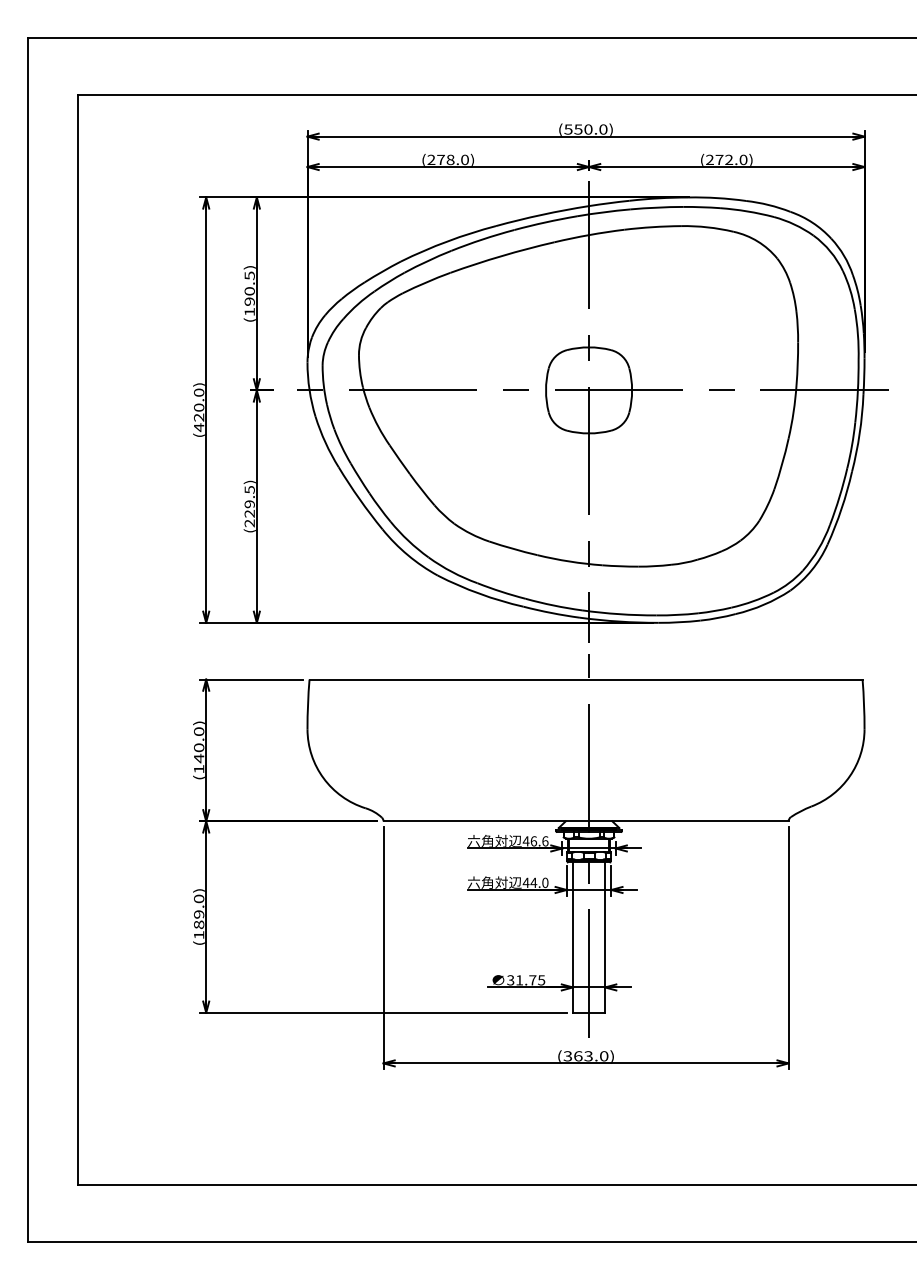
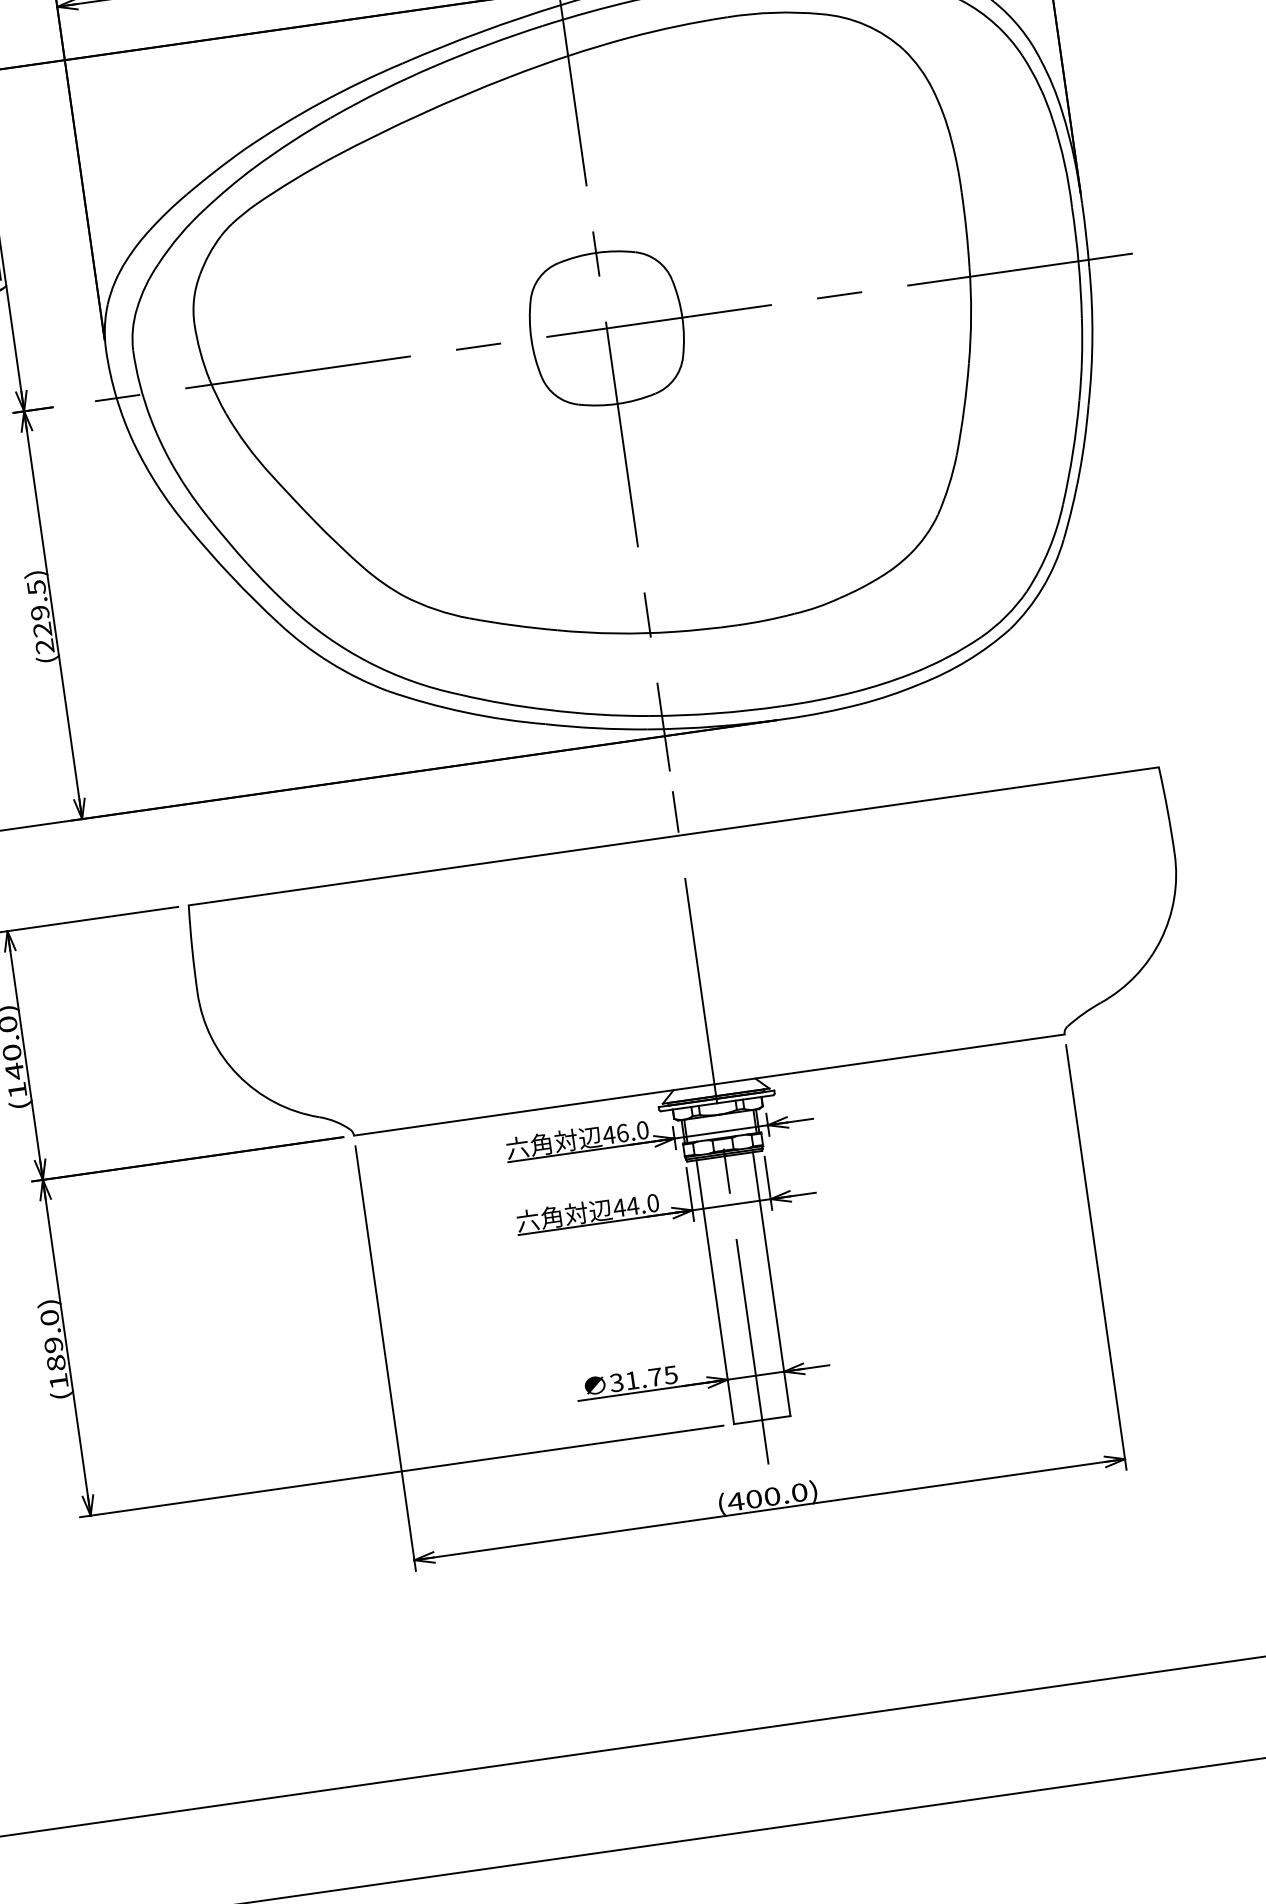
text: (545, 841) -> (643, 1130), 46.6 -> 46.0
text: (577, 1056) -> (752, 1499), (363.0) -> (400.0)

